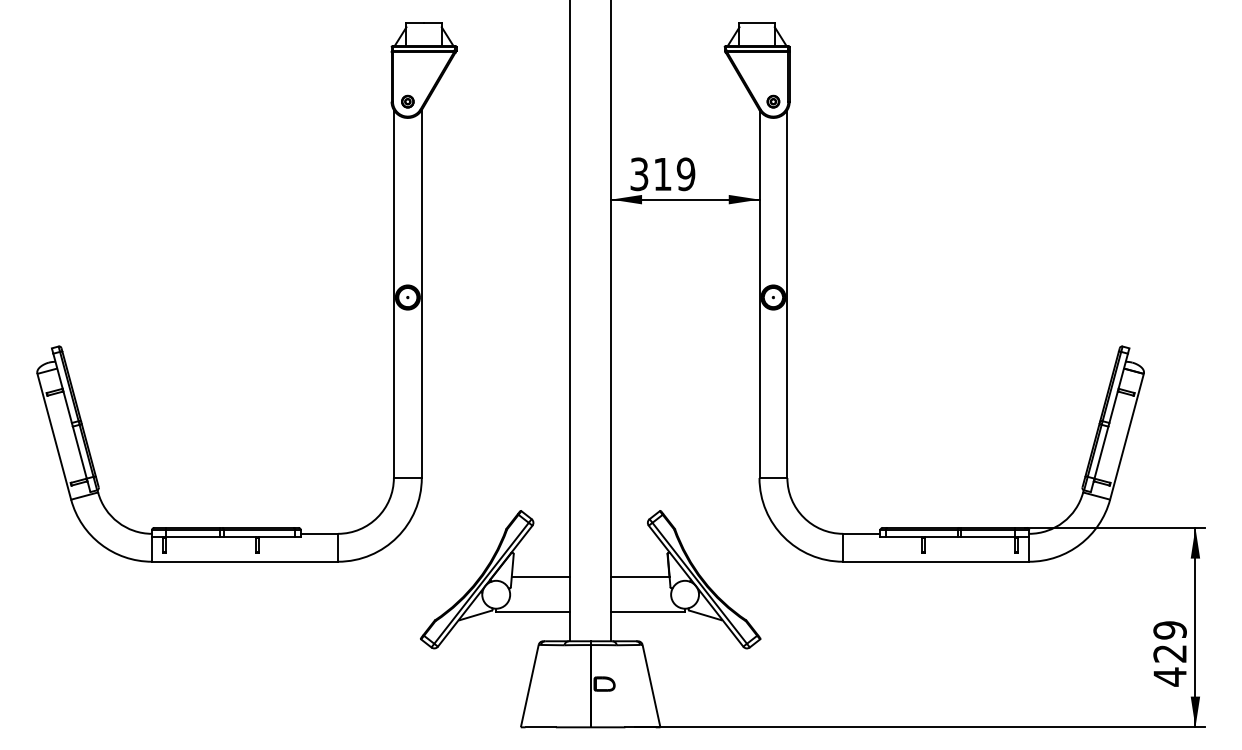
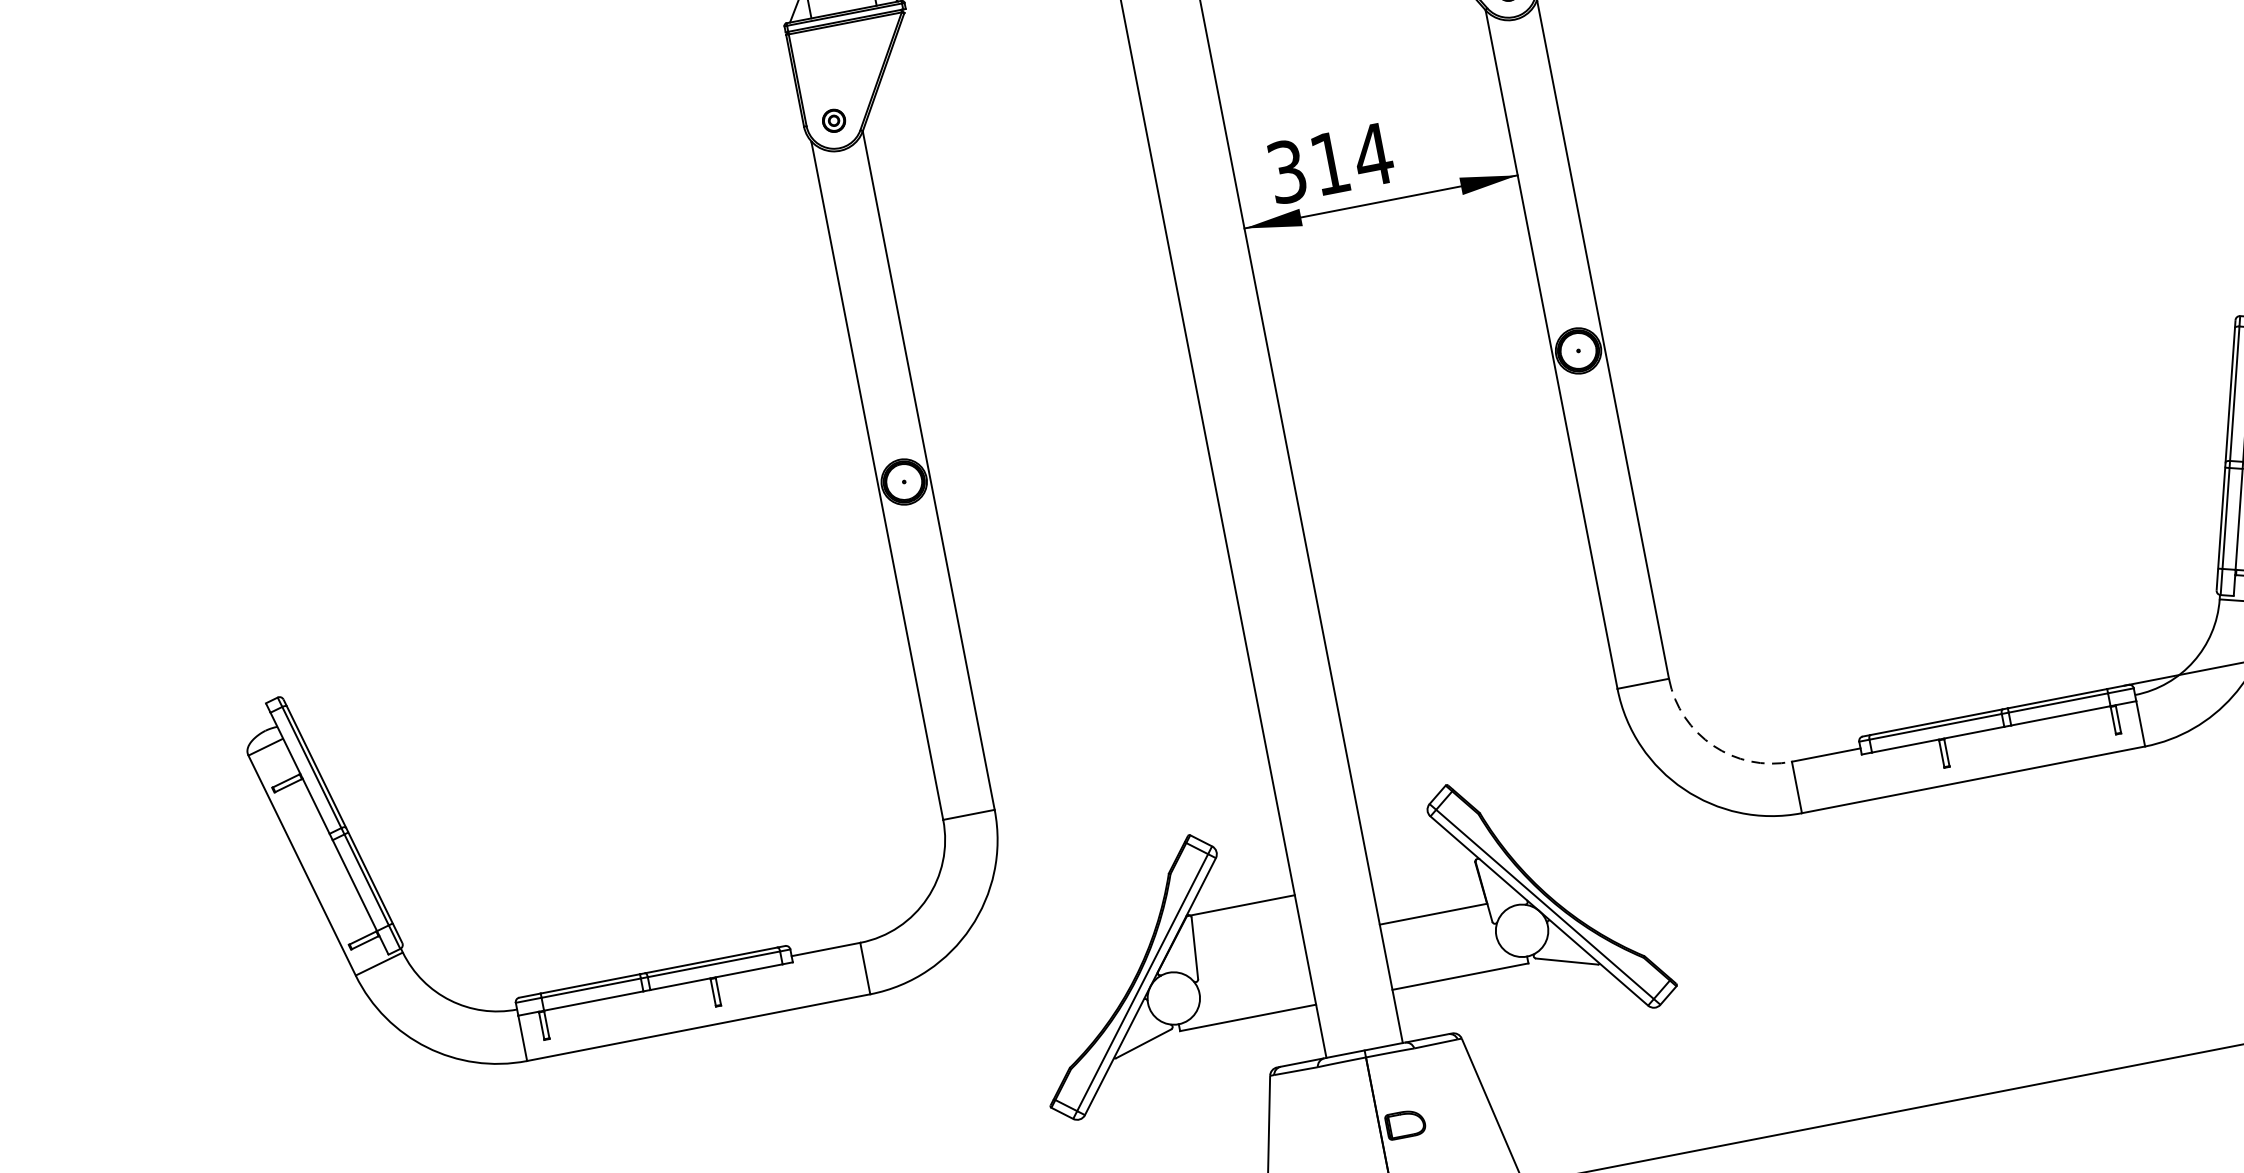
text: (685, 174) -> (1372, 155), 319 -> 314
arc: (803, 517) -> (1712, 745), solid -> dashed
line: (540, 577) -> (1240, 906), moved

